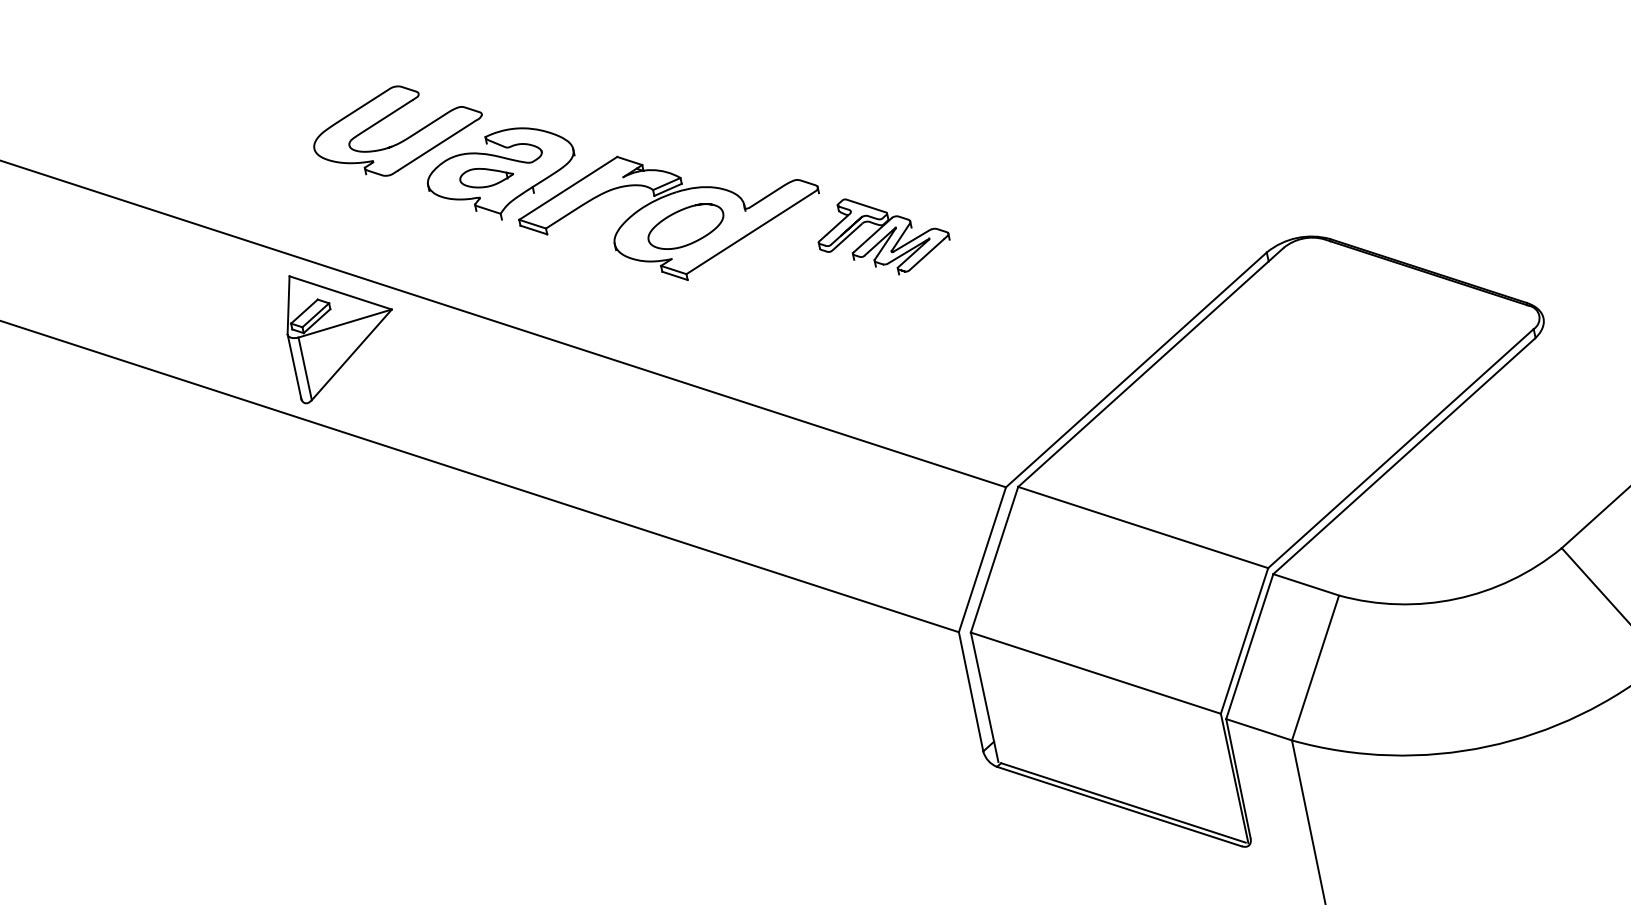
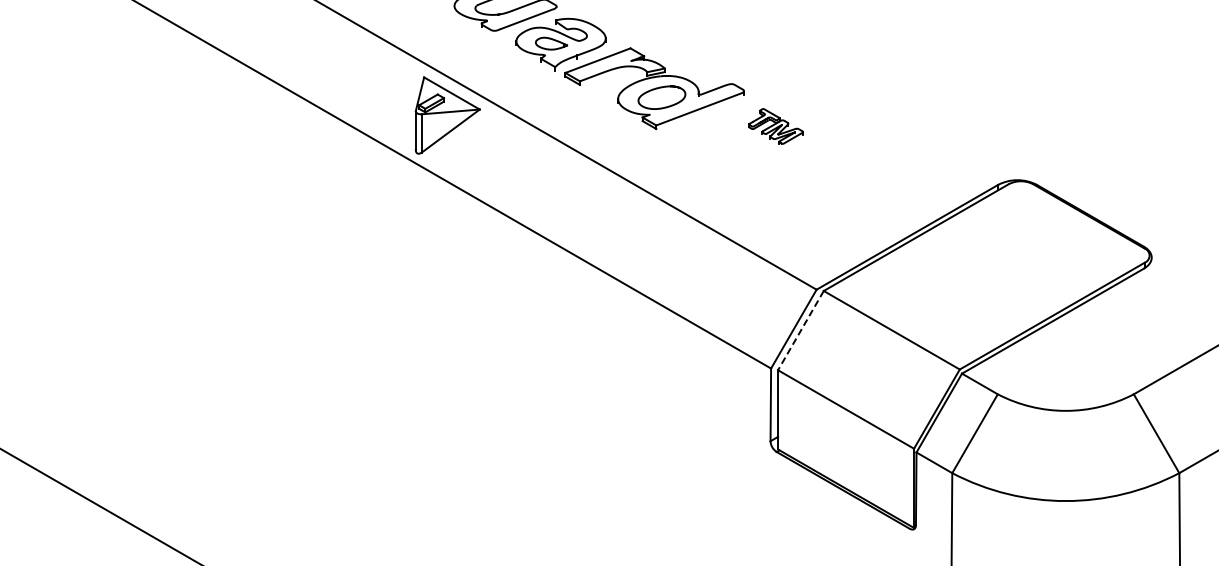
part: (881, 234) -> (775, 126), size x0.7
line: (993, 559) -> (800, 330), solid -> dashed

